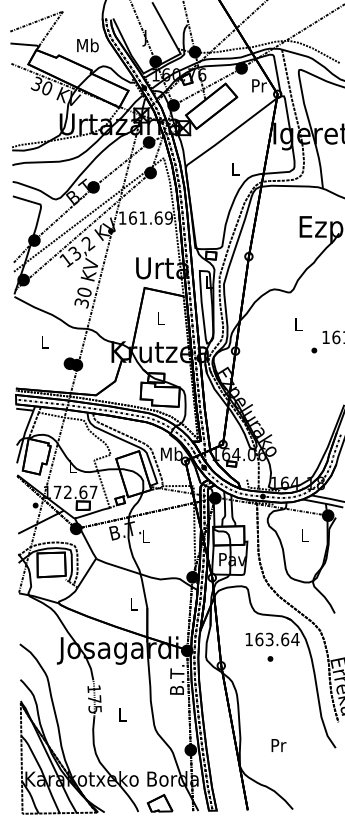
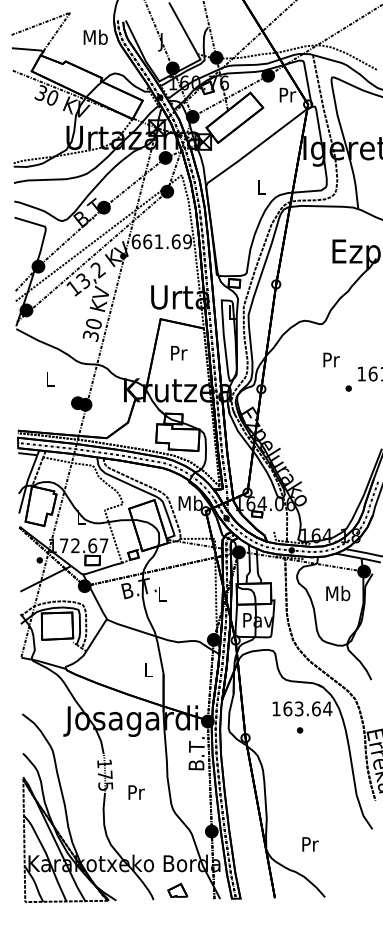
text: (87, 44) -> (95, 36), moved
text: (121, 217) -> (135, 241), 161.69 -> 661.69
text: (161, 318) -> (179, 353), L -> Pr
text: (298, 324) -> (331, 359), L -> Pr
text: (305, 535) -> (338, 593), L -> Mb
text: (122, 714) -> (136, 792), L -> Pr
text: (278, 745) -> (310, 844), moved
part: (159, 803) -> (177, 890), size x0.7

